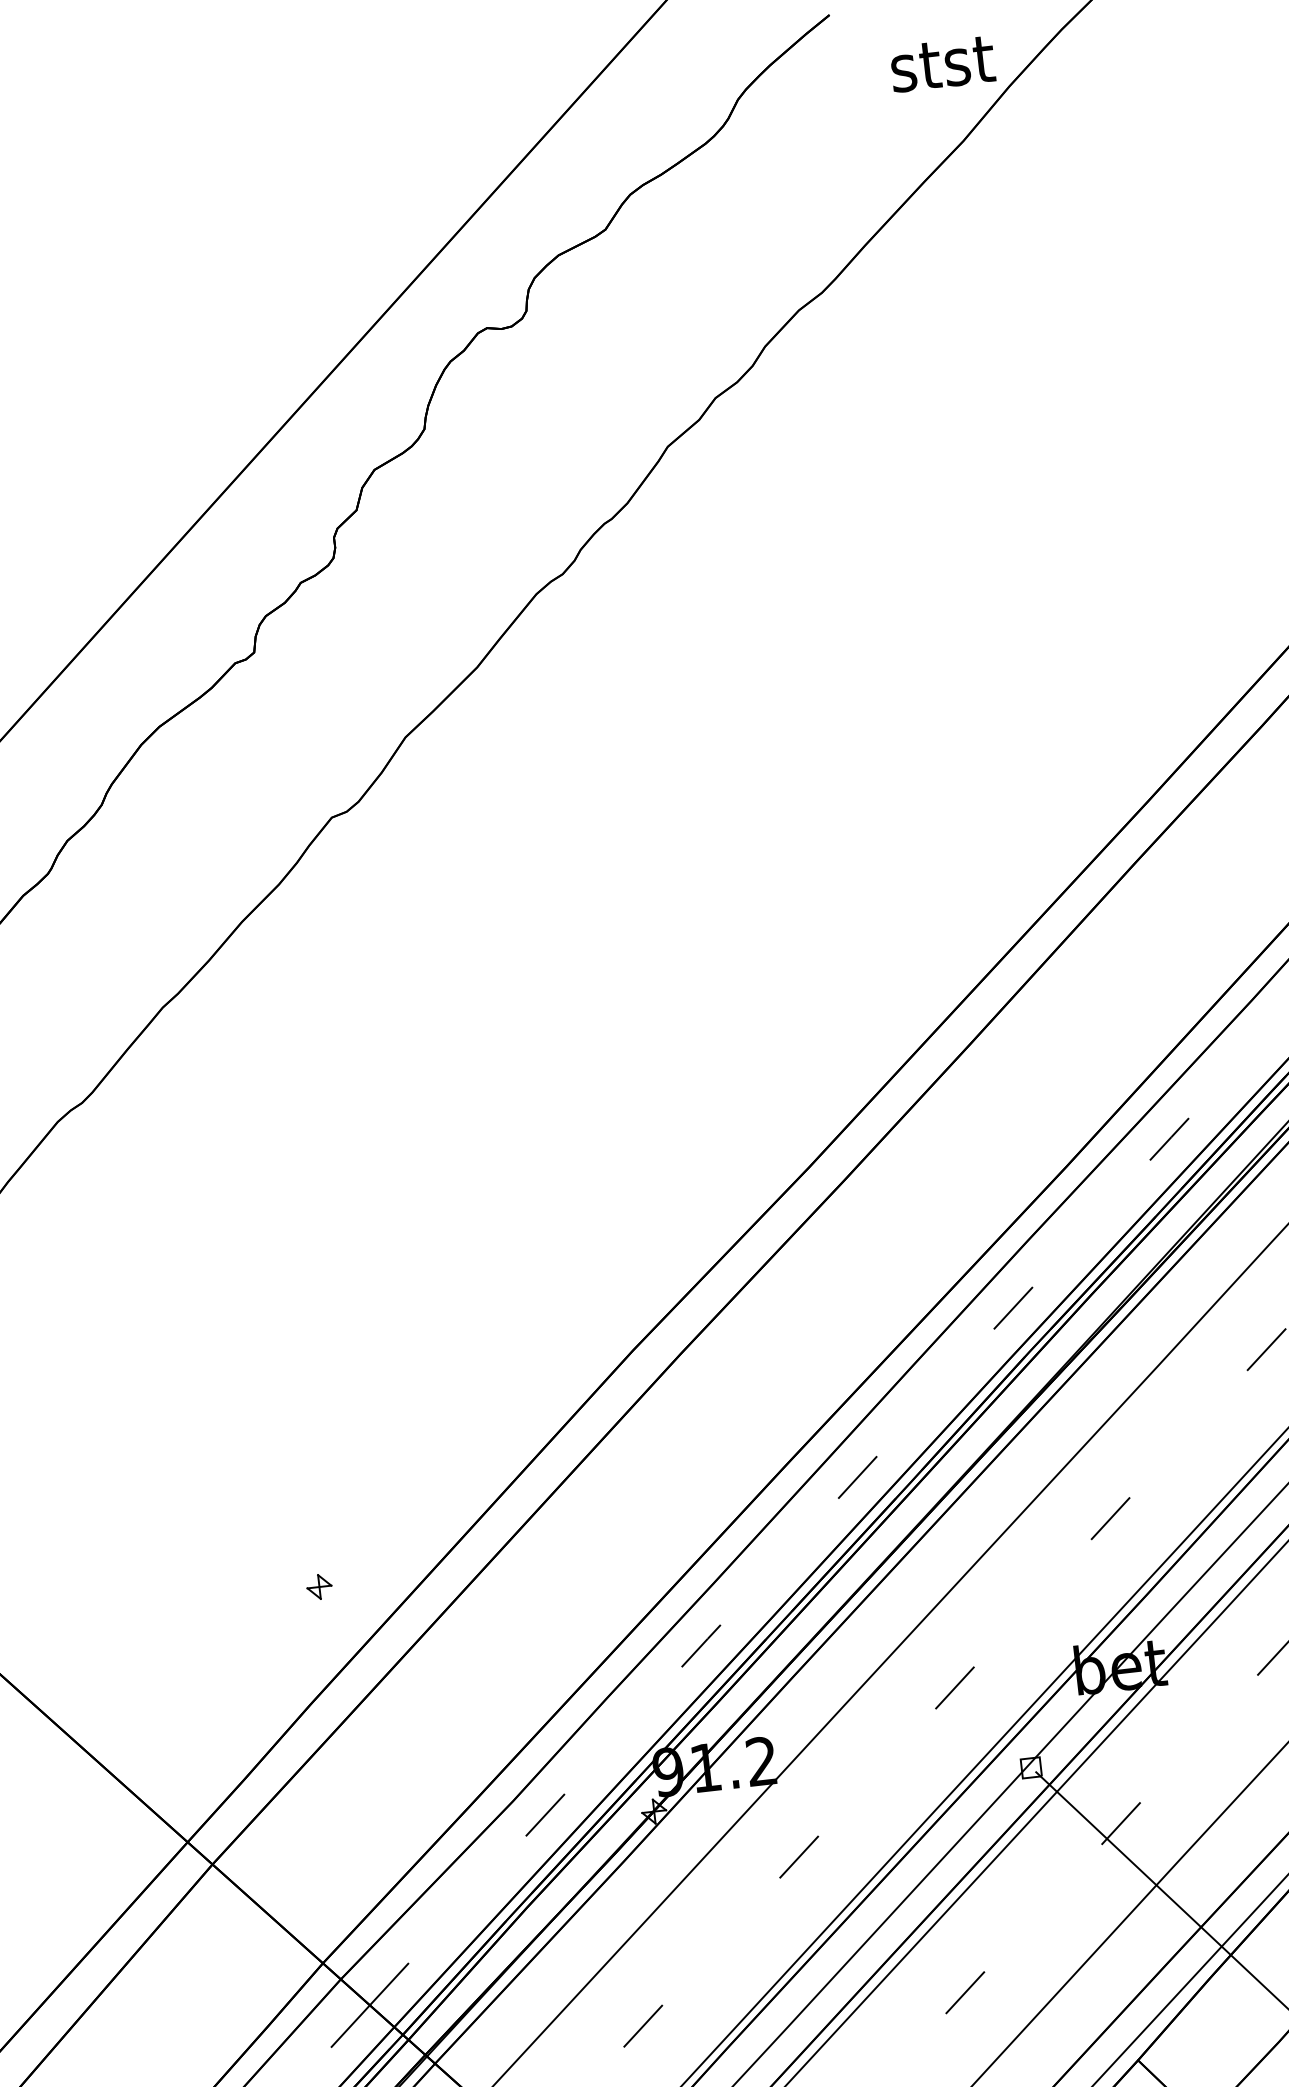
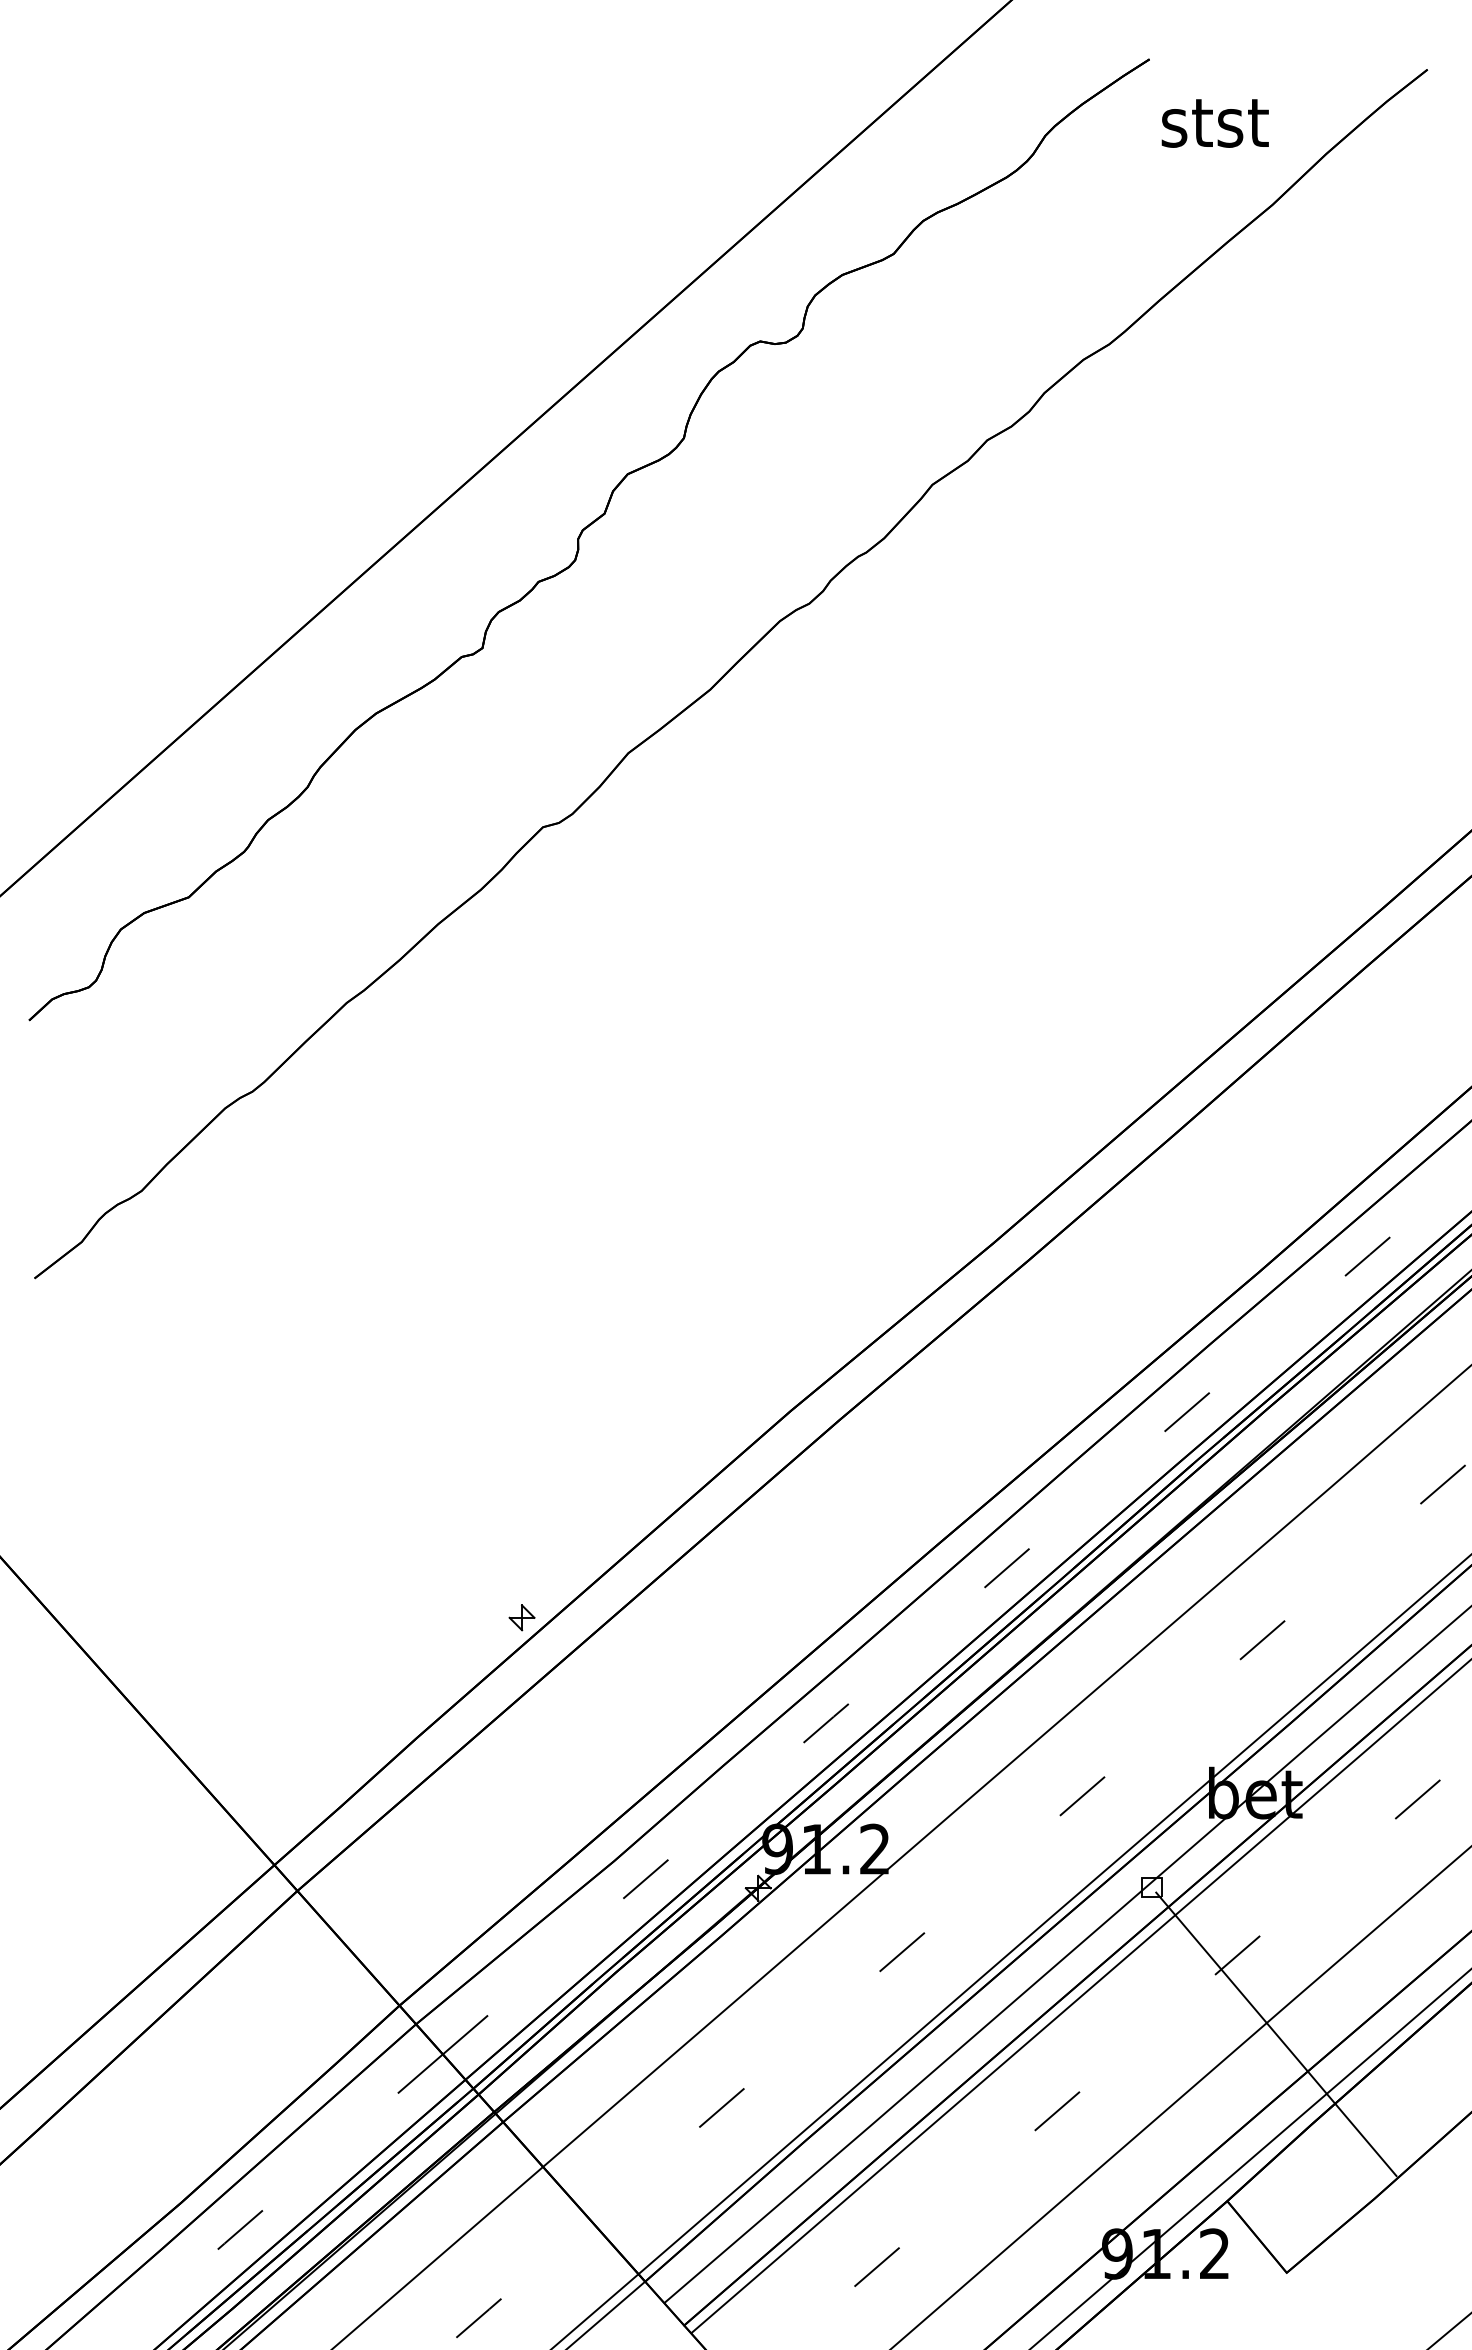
text: (941, 64) -> (1214, 123), moved
part: (318, 1586) -> (521, 1617), moved

